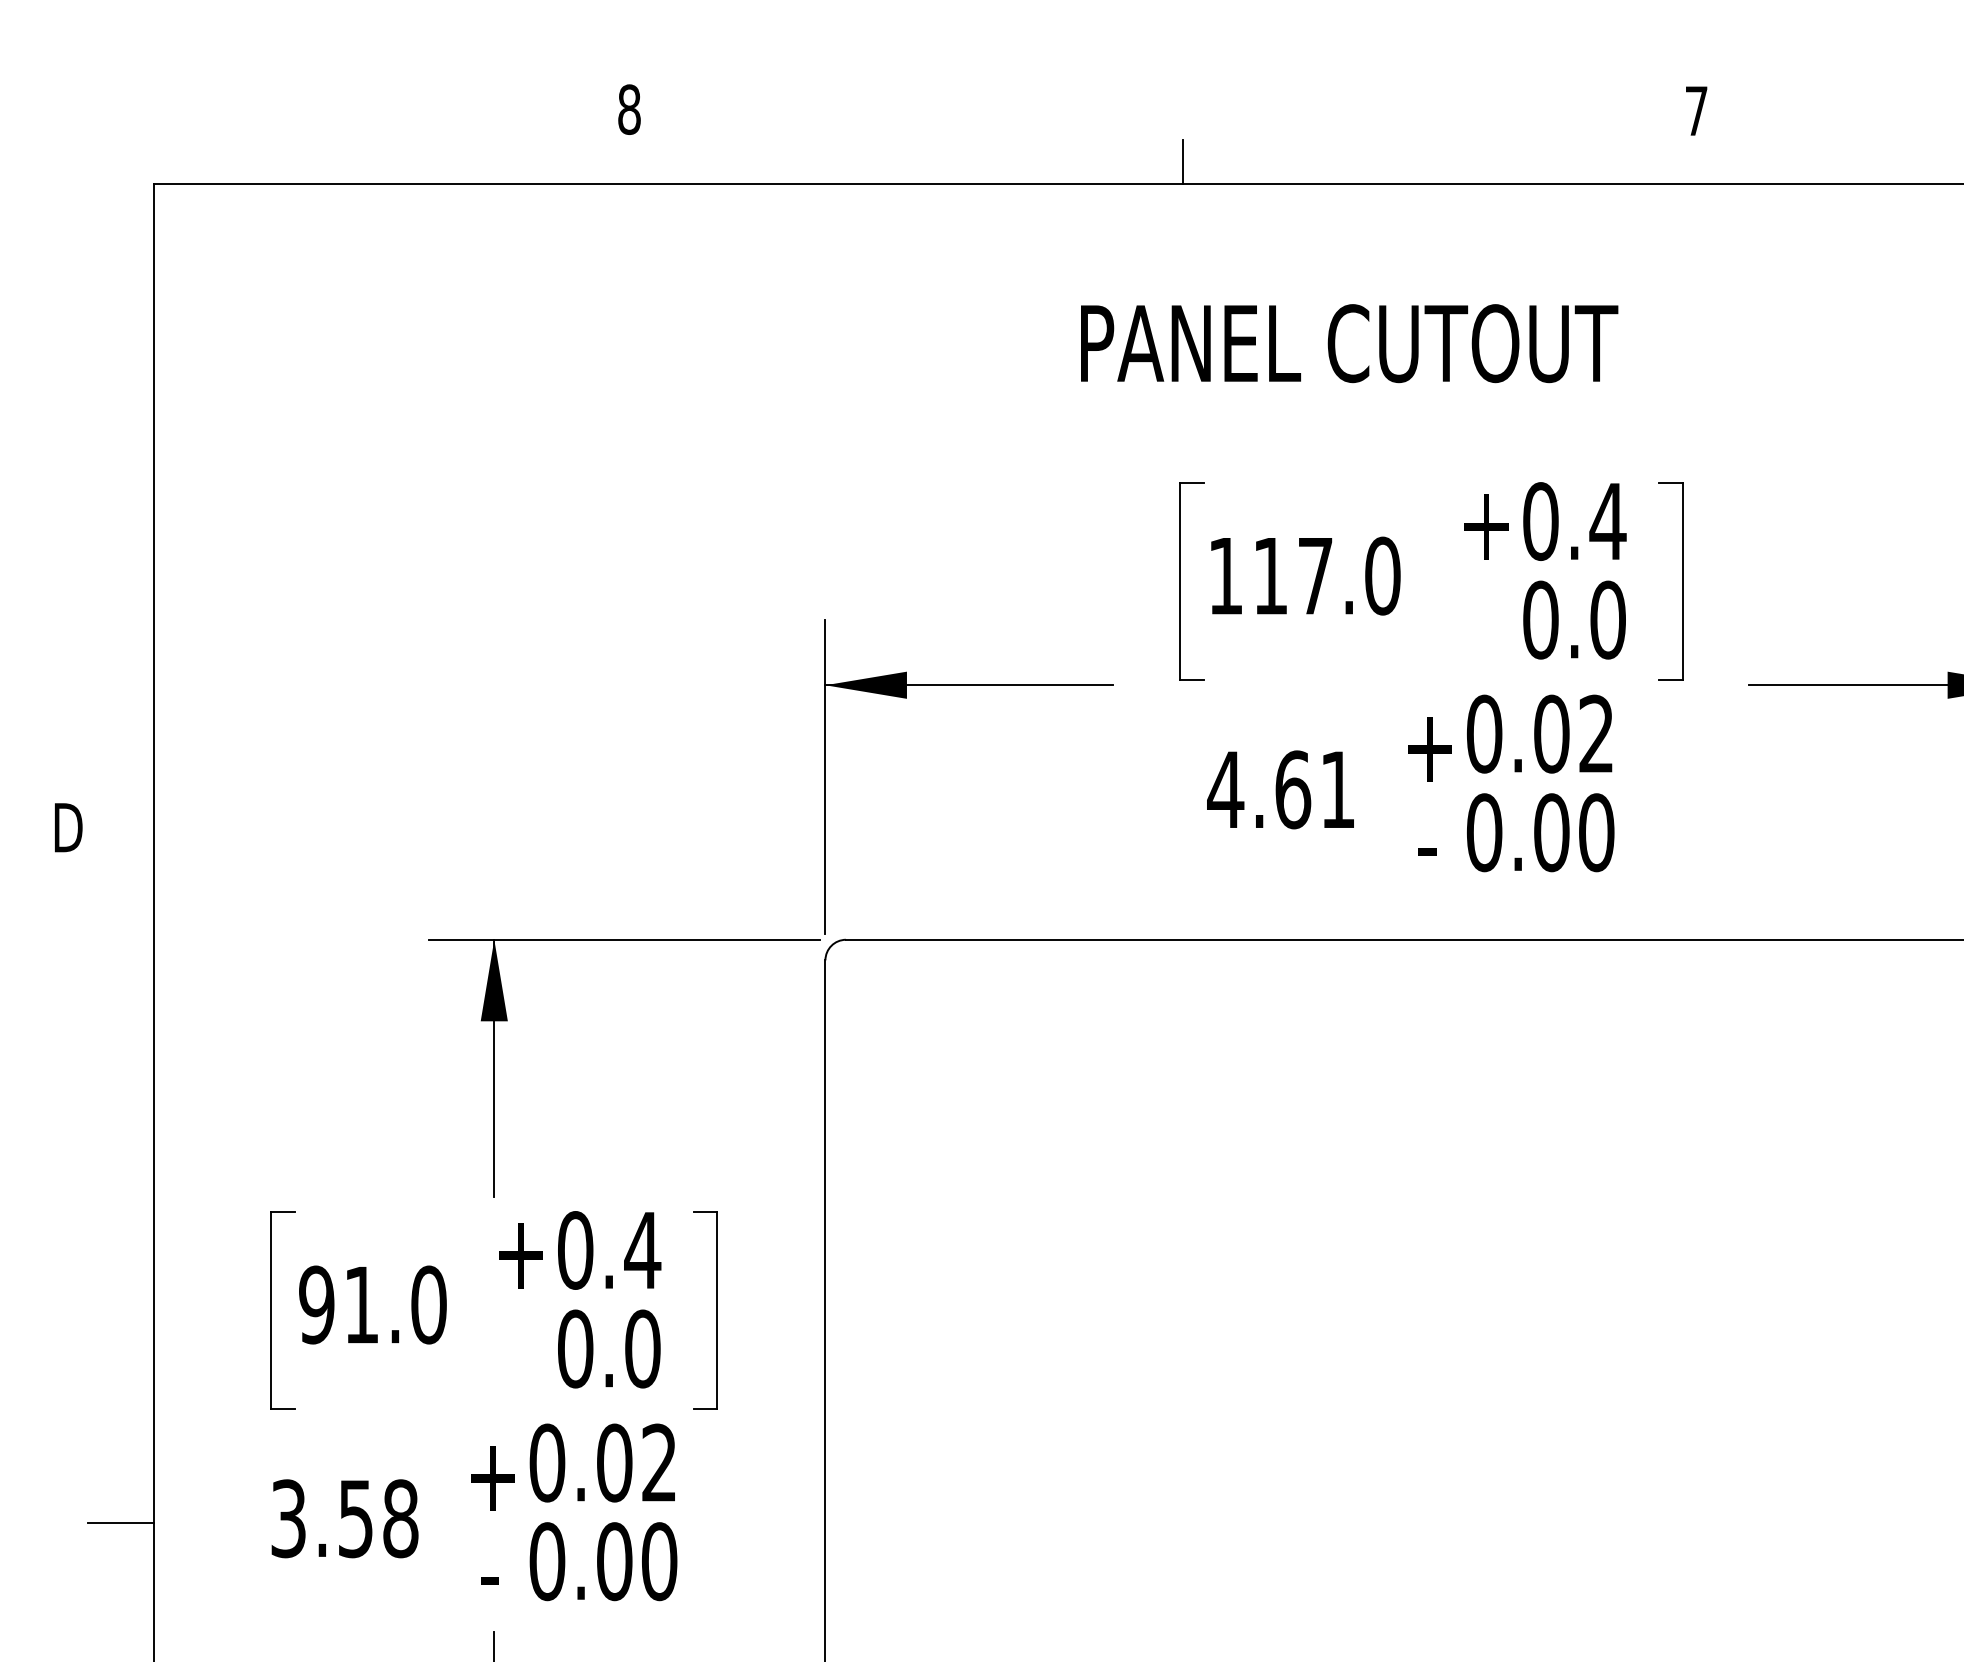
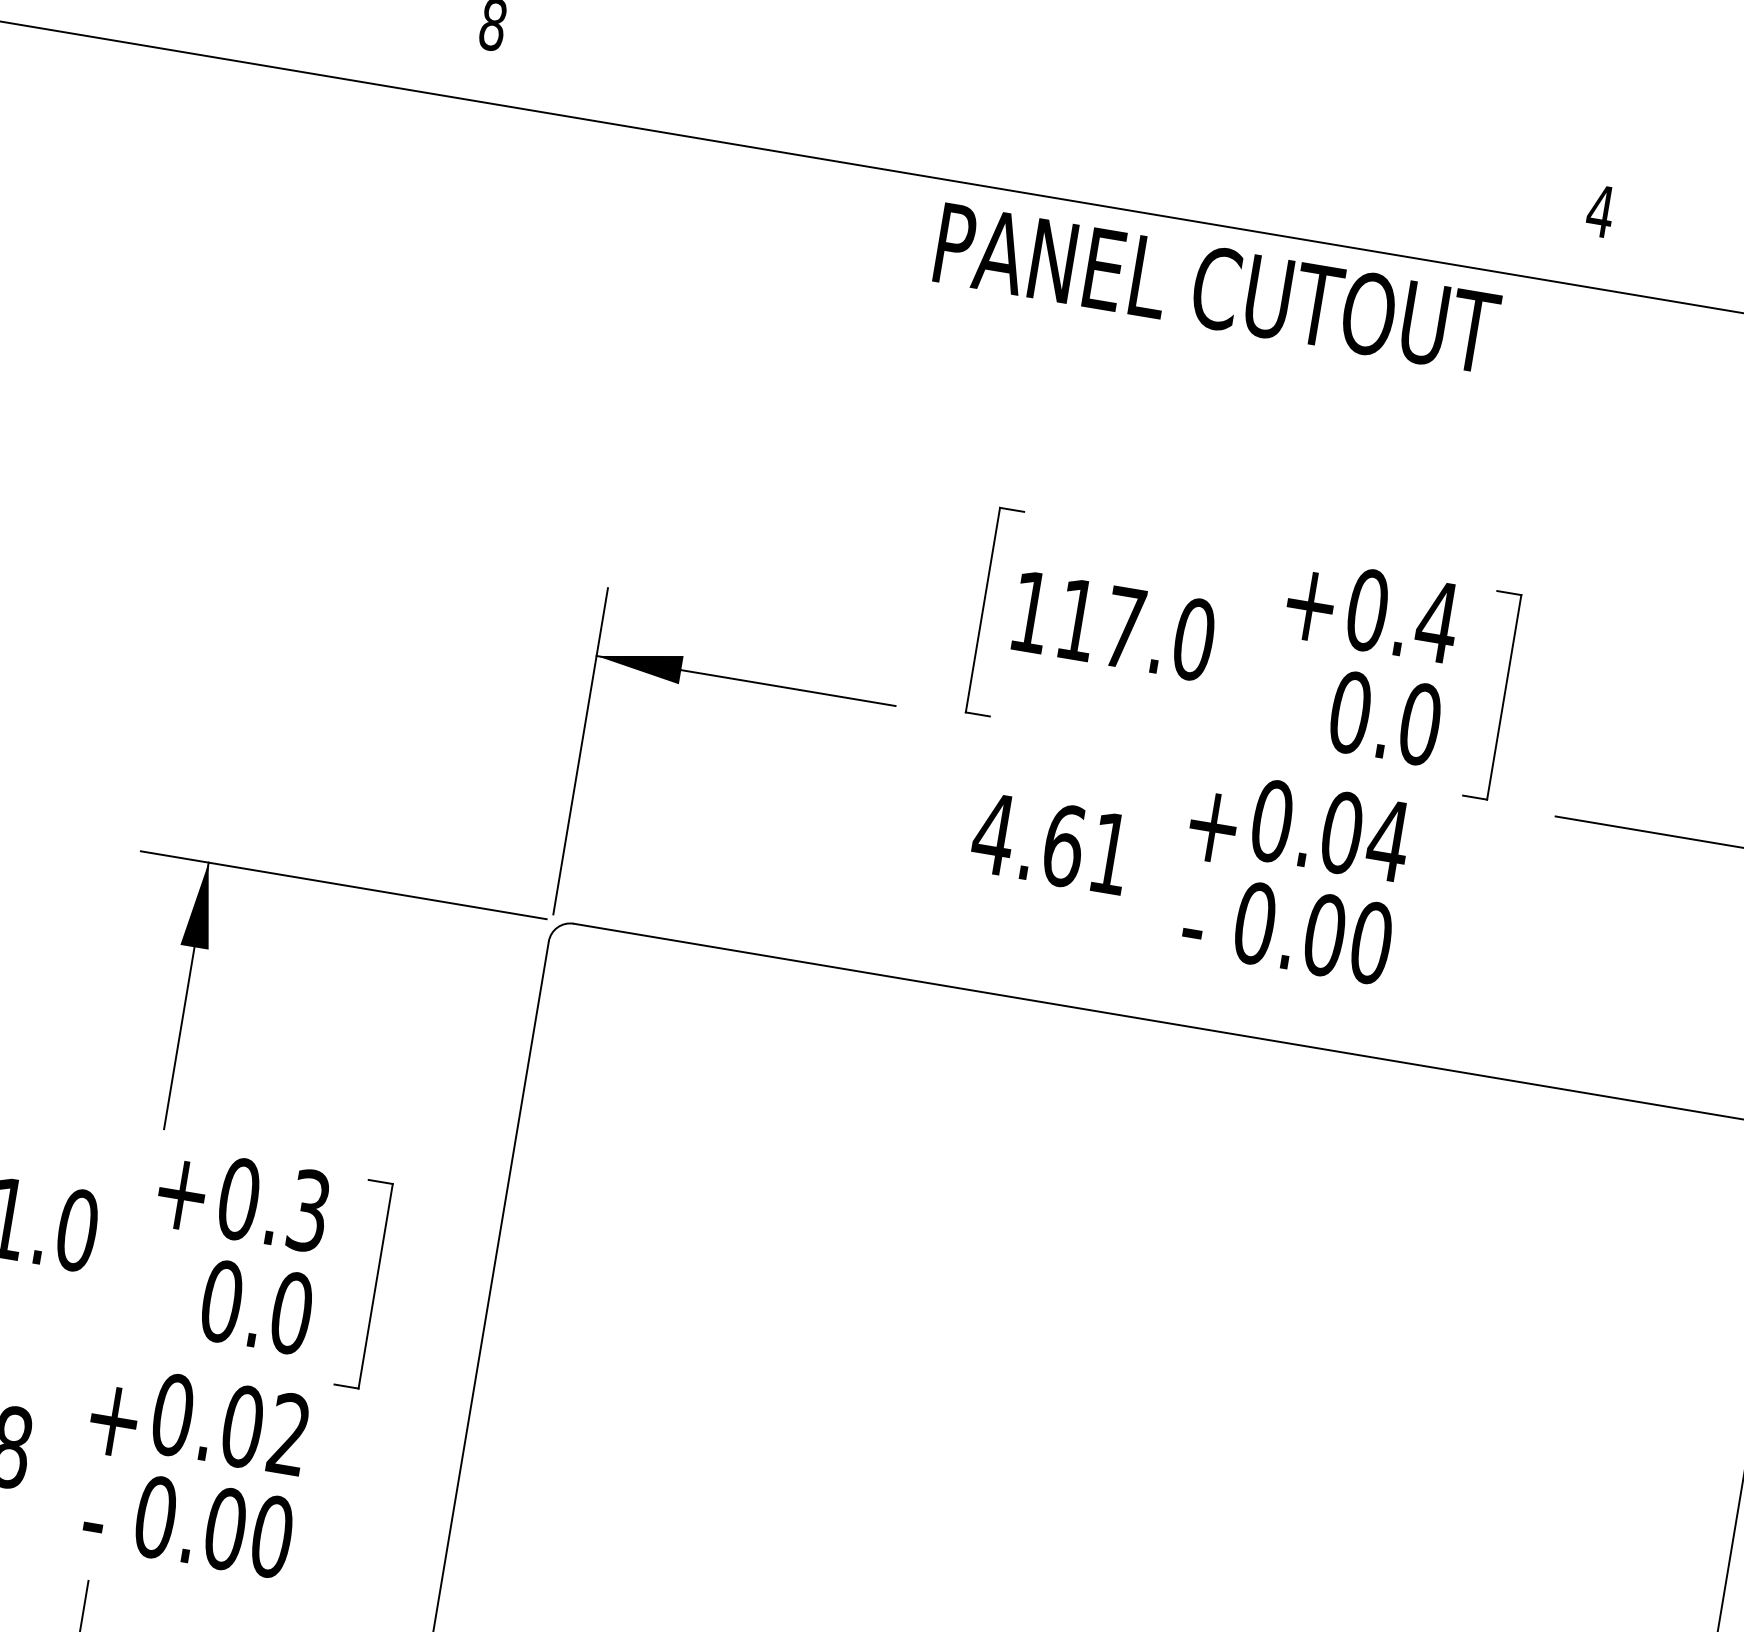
text: (1696, 110) -> (1600, 210), 7 -> 4
line: (1182, 161) -> (1058, 174), removed
text: (1349, 343) -> (1217, 288), moved
text: (1596, 733) -> (1388, 839), 0.02 -> 0.04
text: (642, 1250) -> (308, 1210), 0.4 -> 0.3

